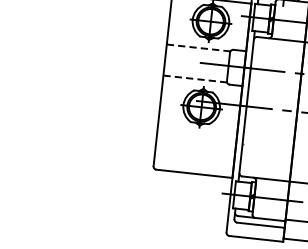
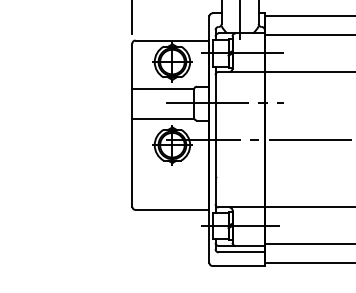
line: (198, 47) -> (163, 88), dashed -> solid
line: (195, 78) -> (163, 118), dashed -> solid

